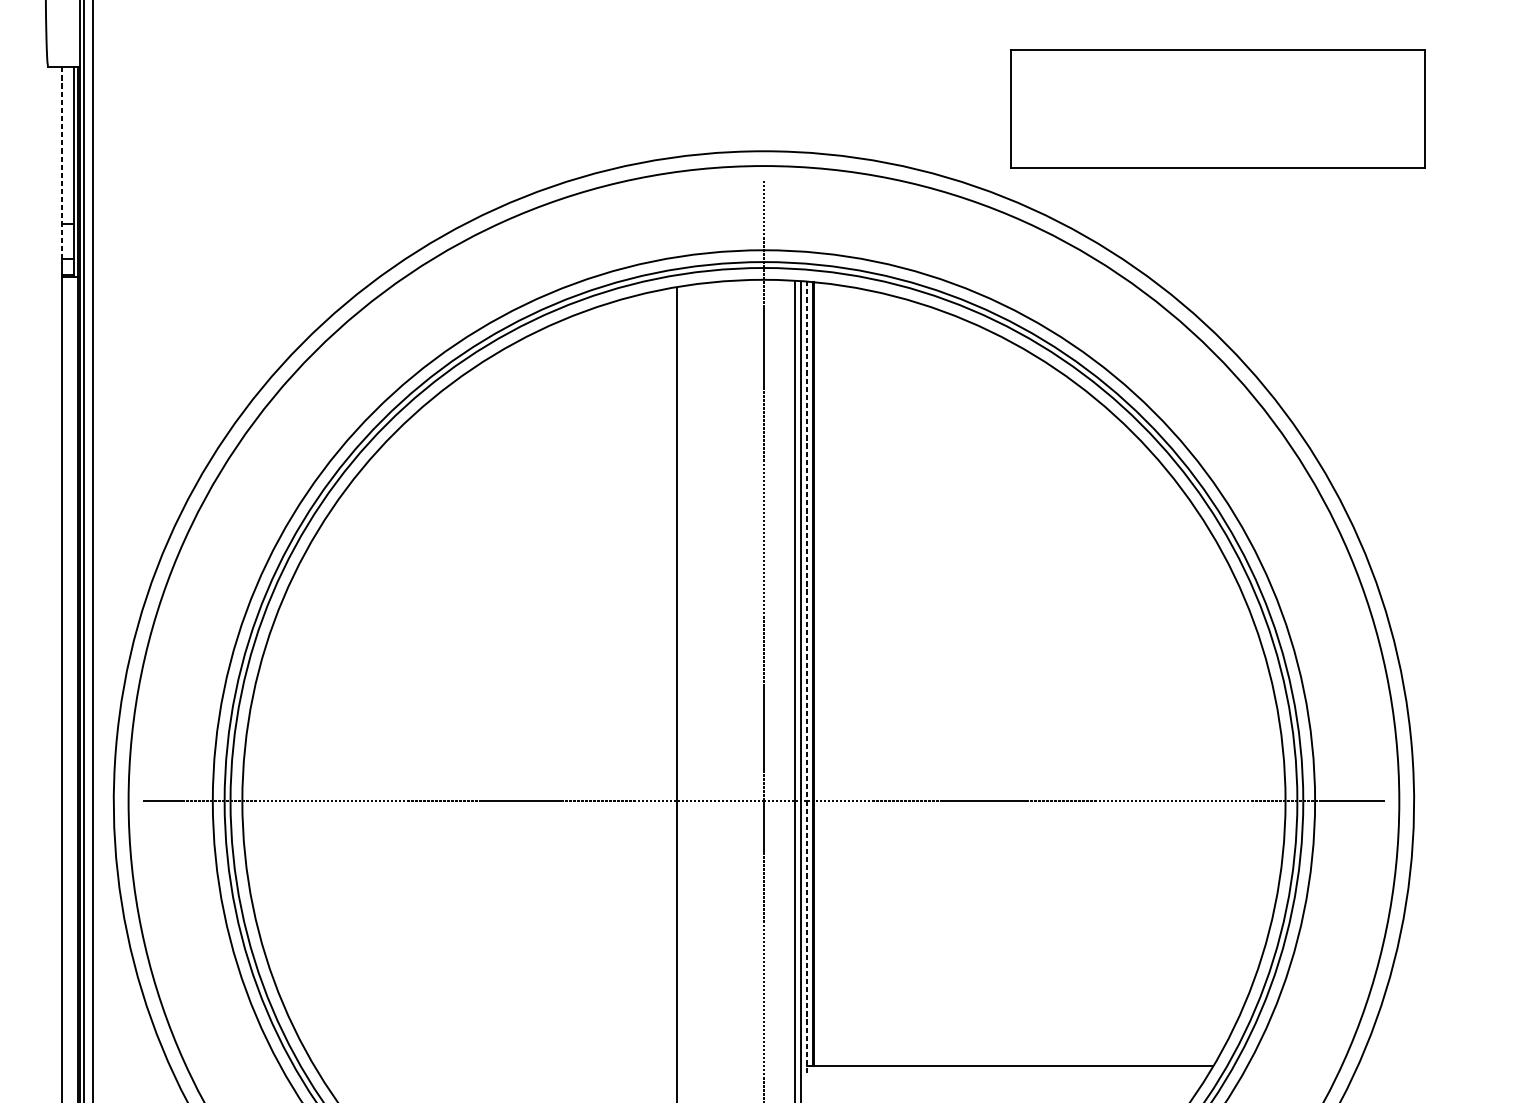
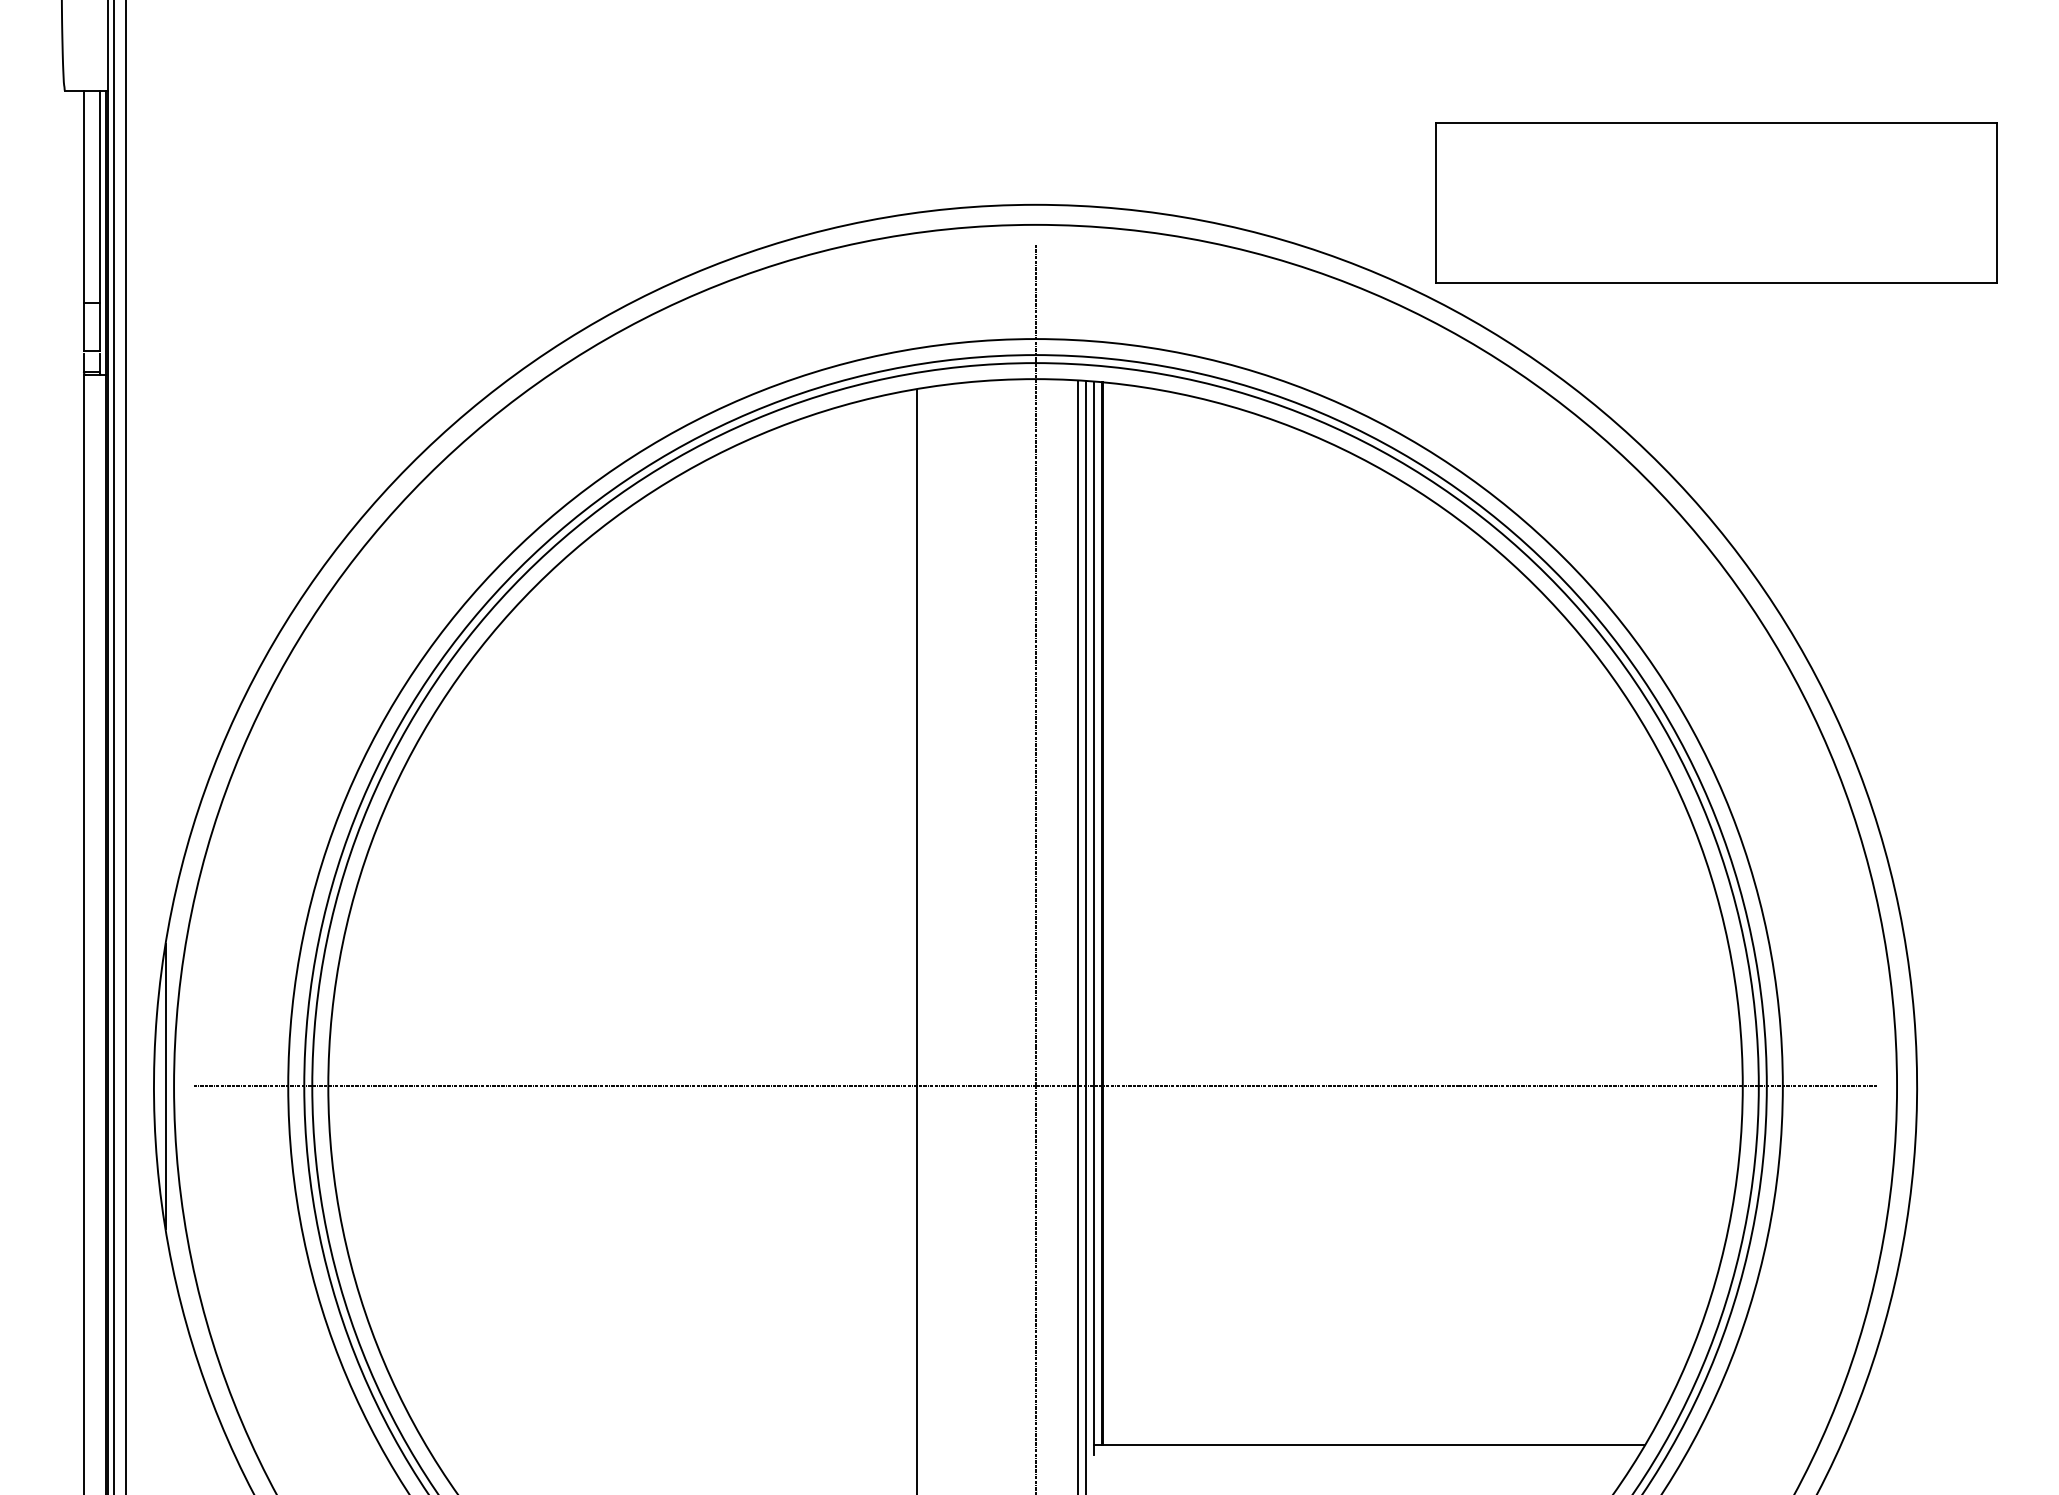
part: (1217, 109) -> (1716, 202), moved
line: (61, 162) -> (83, 220), dashed -> solid
line: (806, 677) -> (1093, 918), dashed -> solid
line: (123, 801) -> (166, 1086), added

